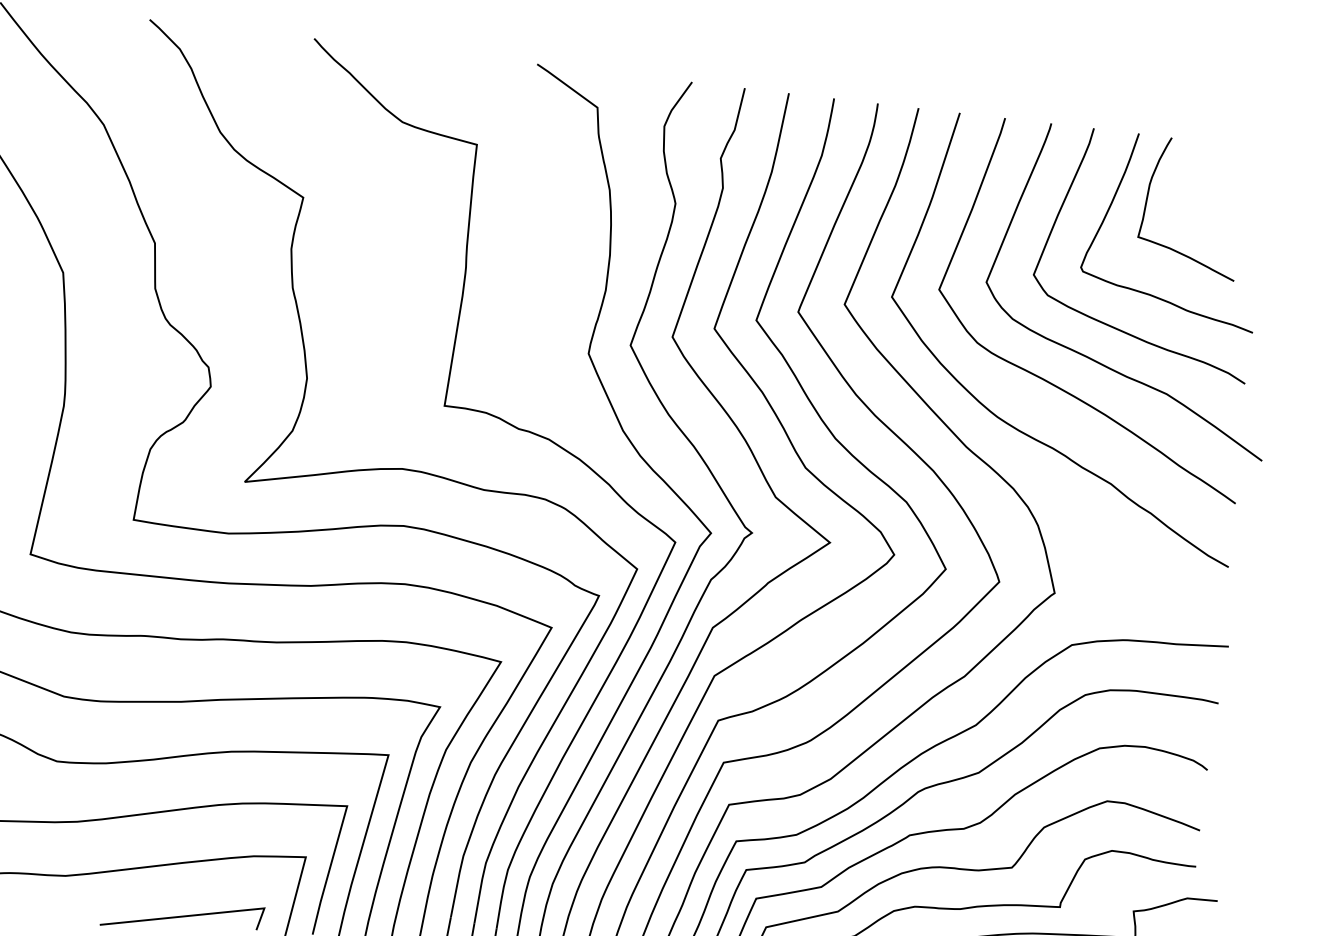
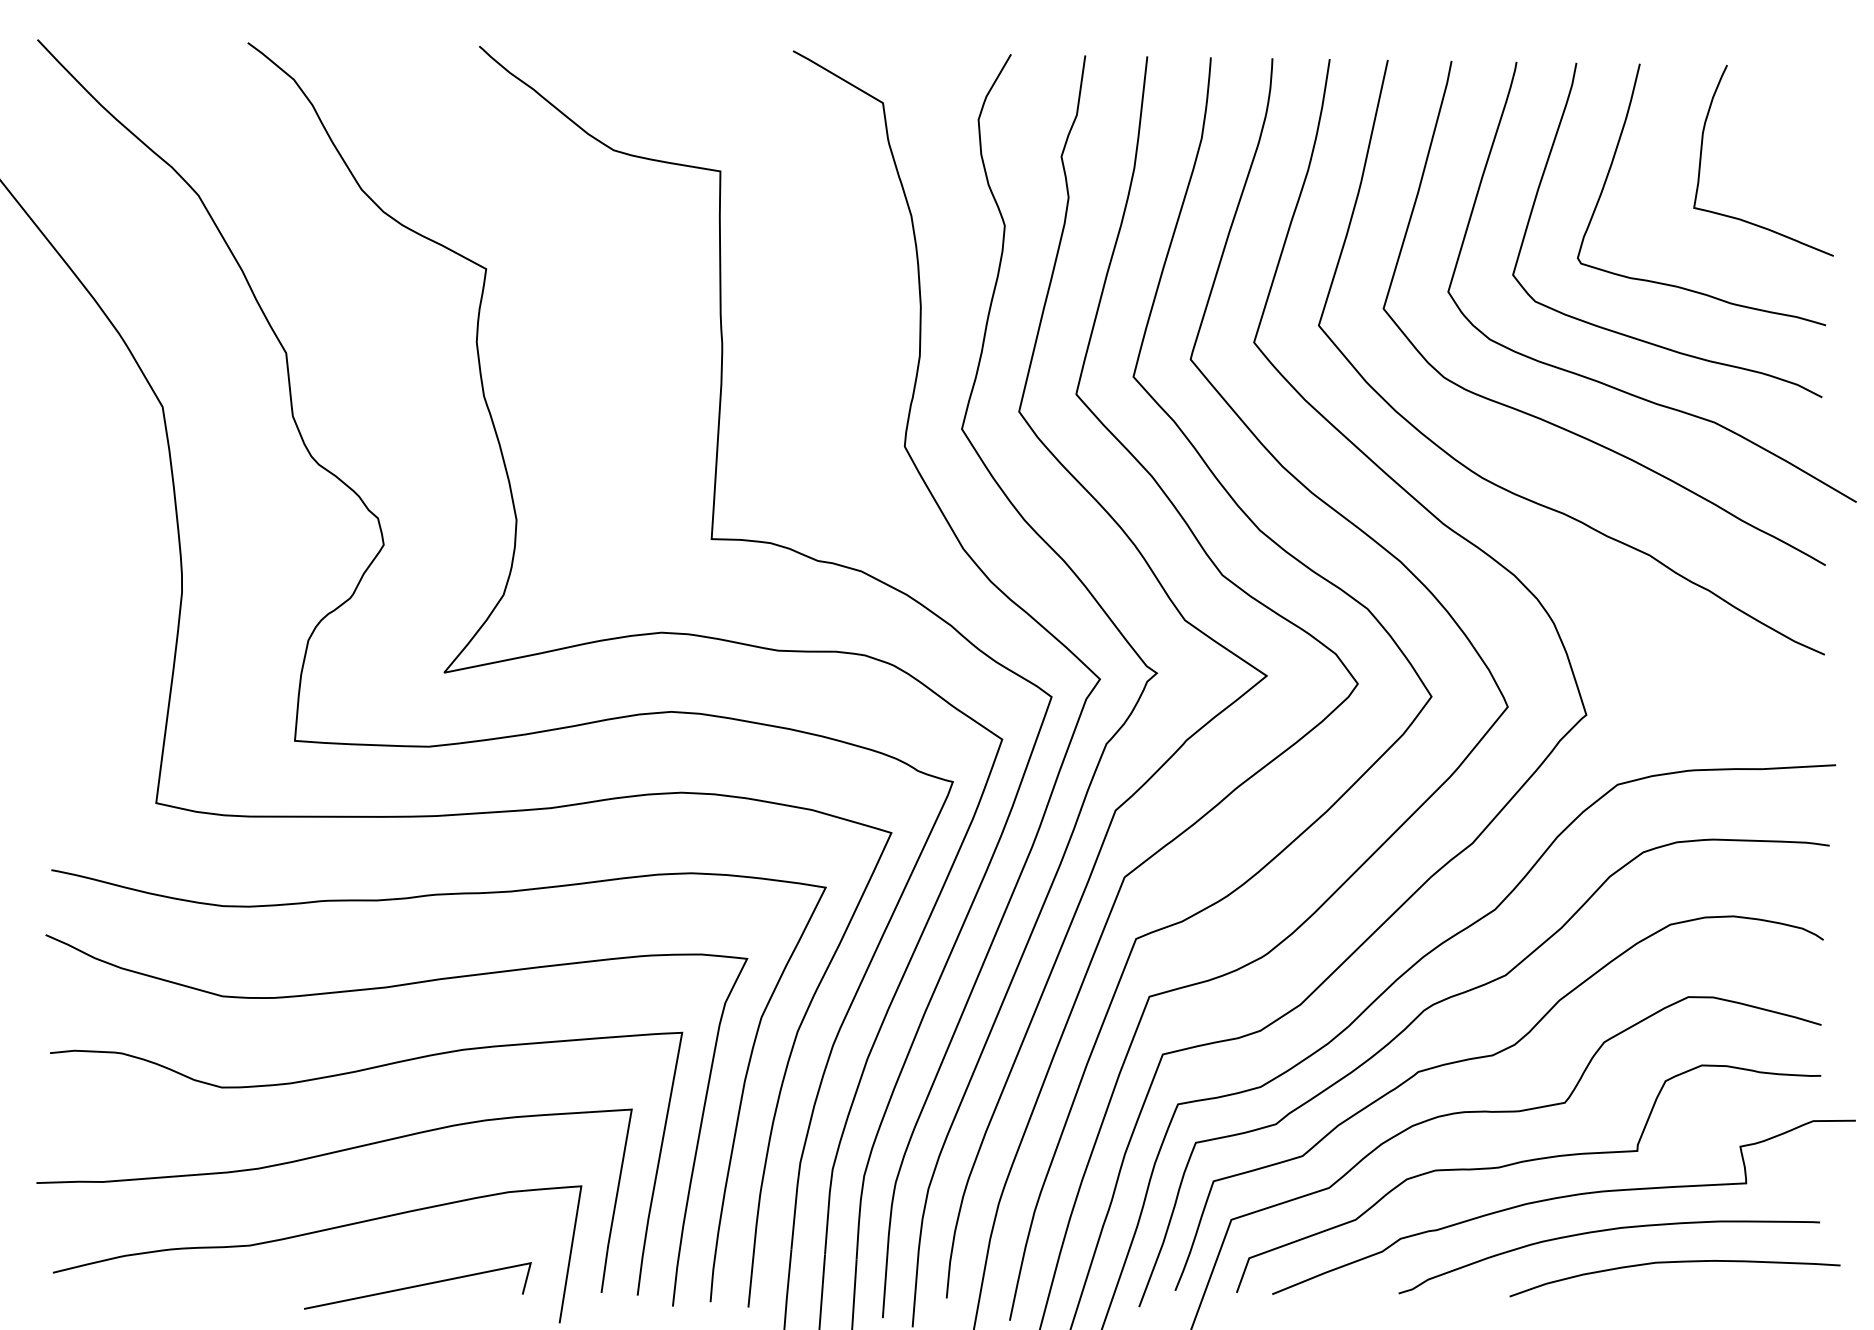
curve: (1148, 197) -> (1702, 151), moved

